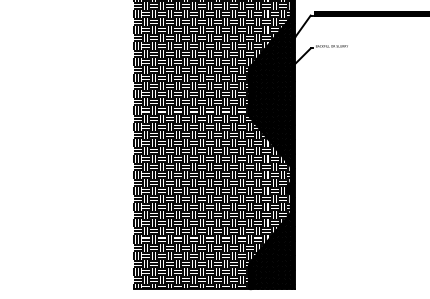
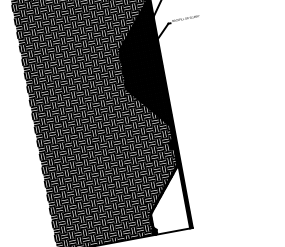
hatch: (270, 251) -> (166, 200), removed

